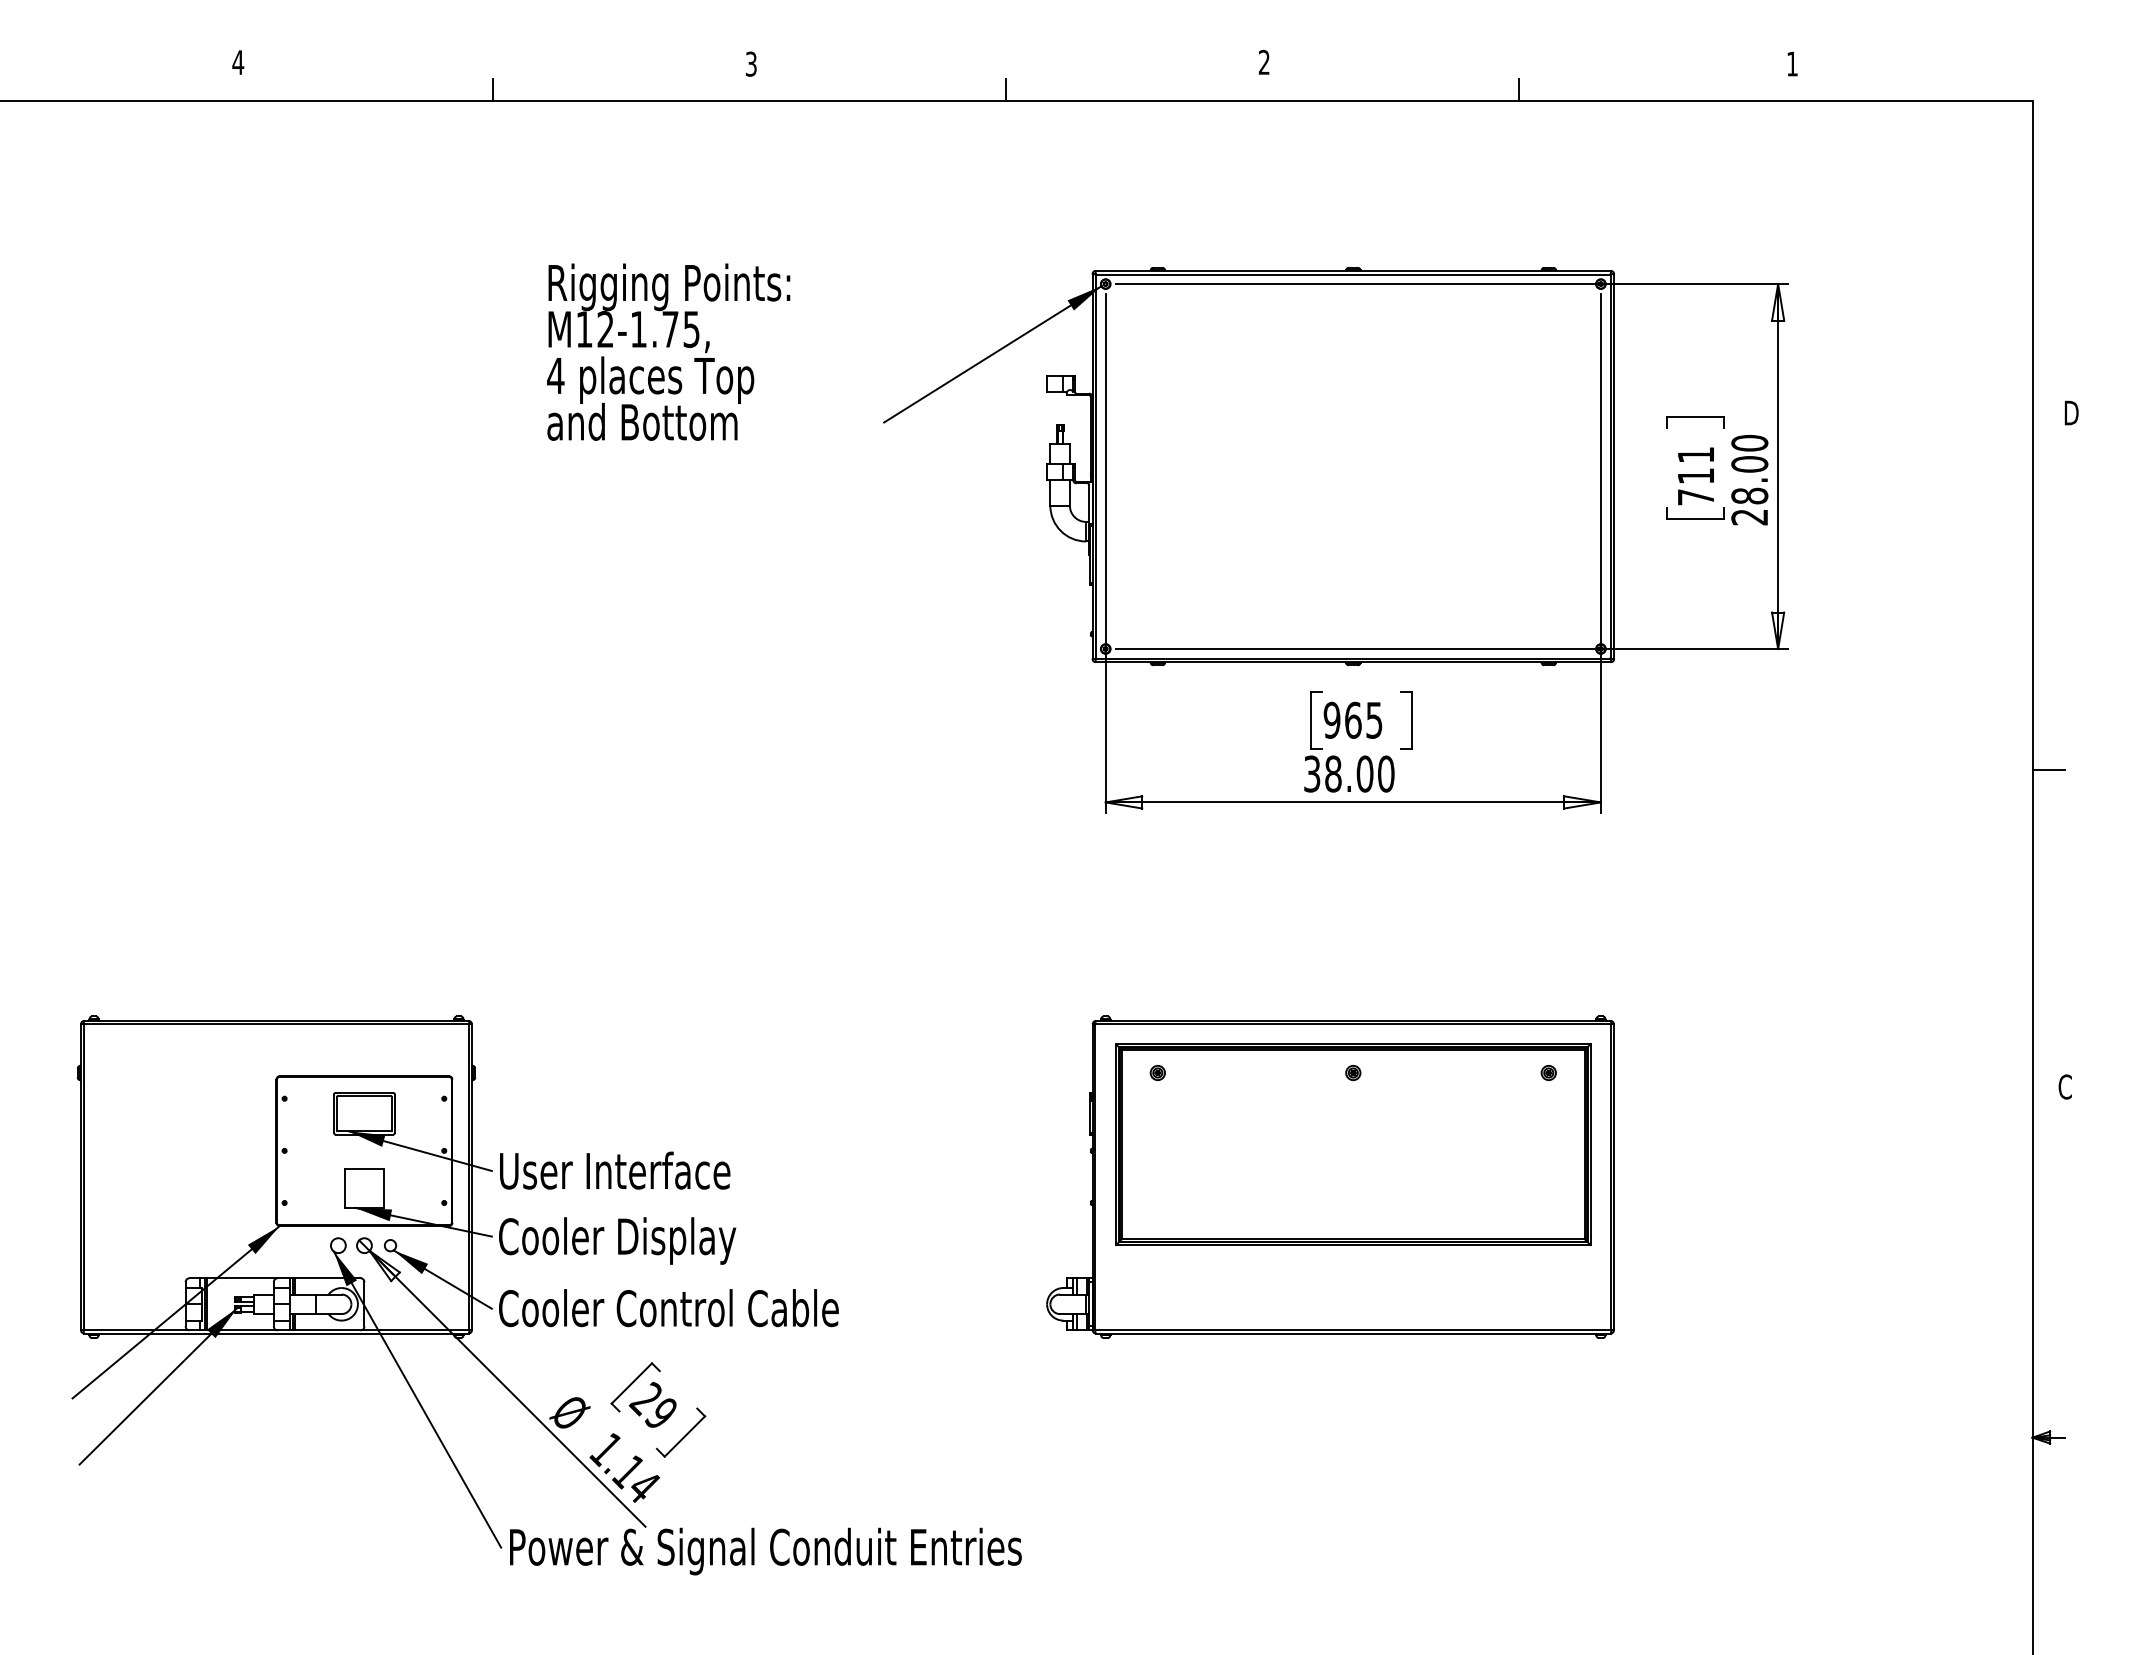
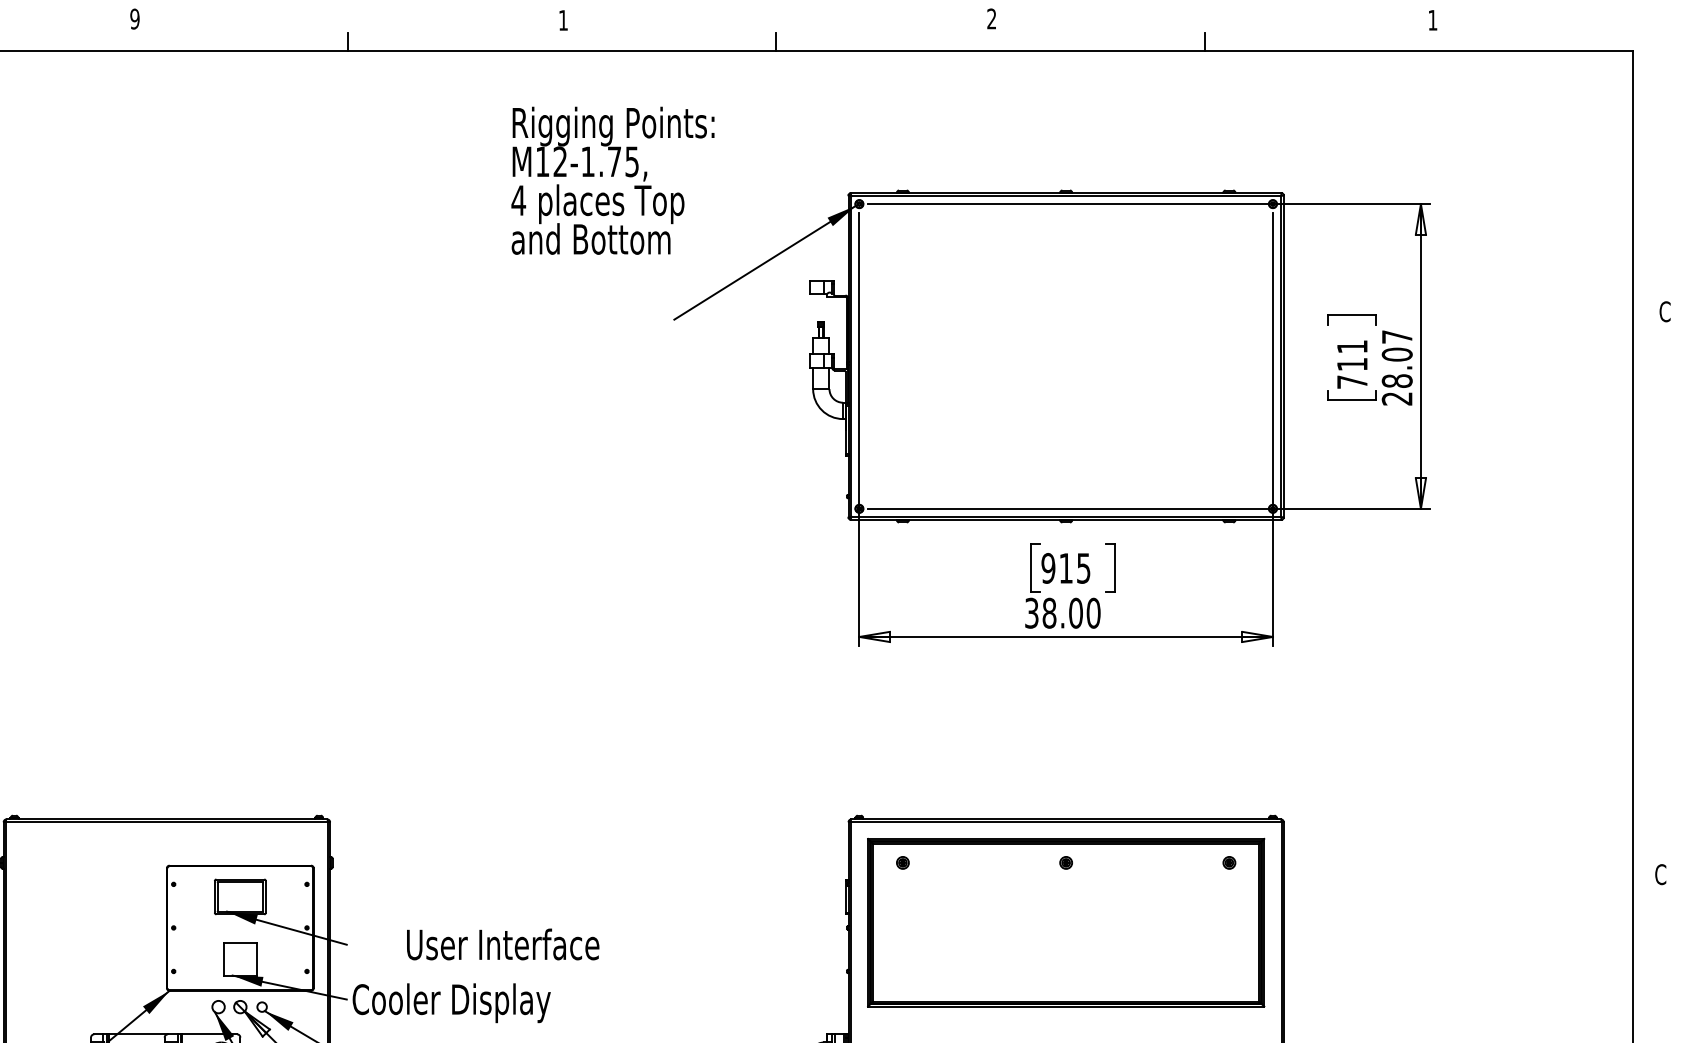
text: (238, 62) -> (135, 19), 4 -> 9
text: (751, 63) -> (563, 19), 3 -> 1
text: (668, 351) -> (612, 180), moved
text: (2071, 412) -> (1665, 311), D -> C
text: (1749, 442) -> (1397, 336), 28.00 -> 28.07
text: (1353, 719) -> (1066, 567), 965 -> 915
line: (2048, 769) -> (1646, 609), removed
text: (615, 1170) -> (503, 944), moved

